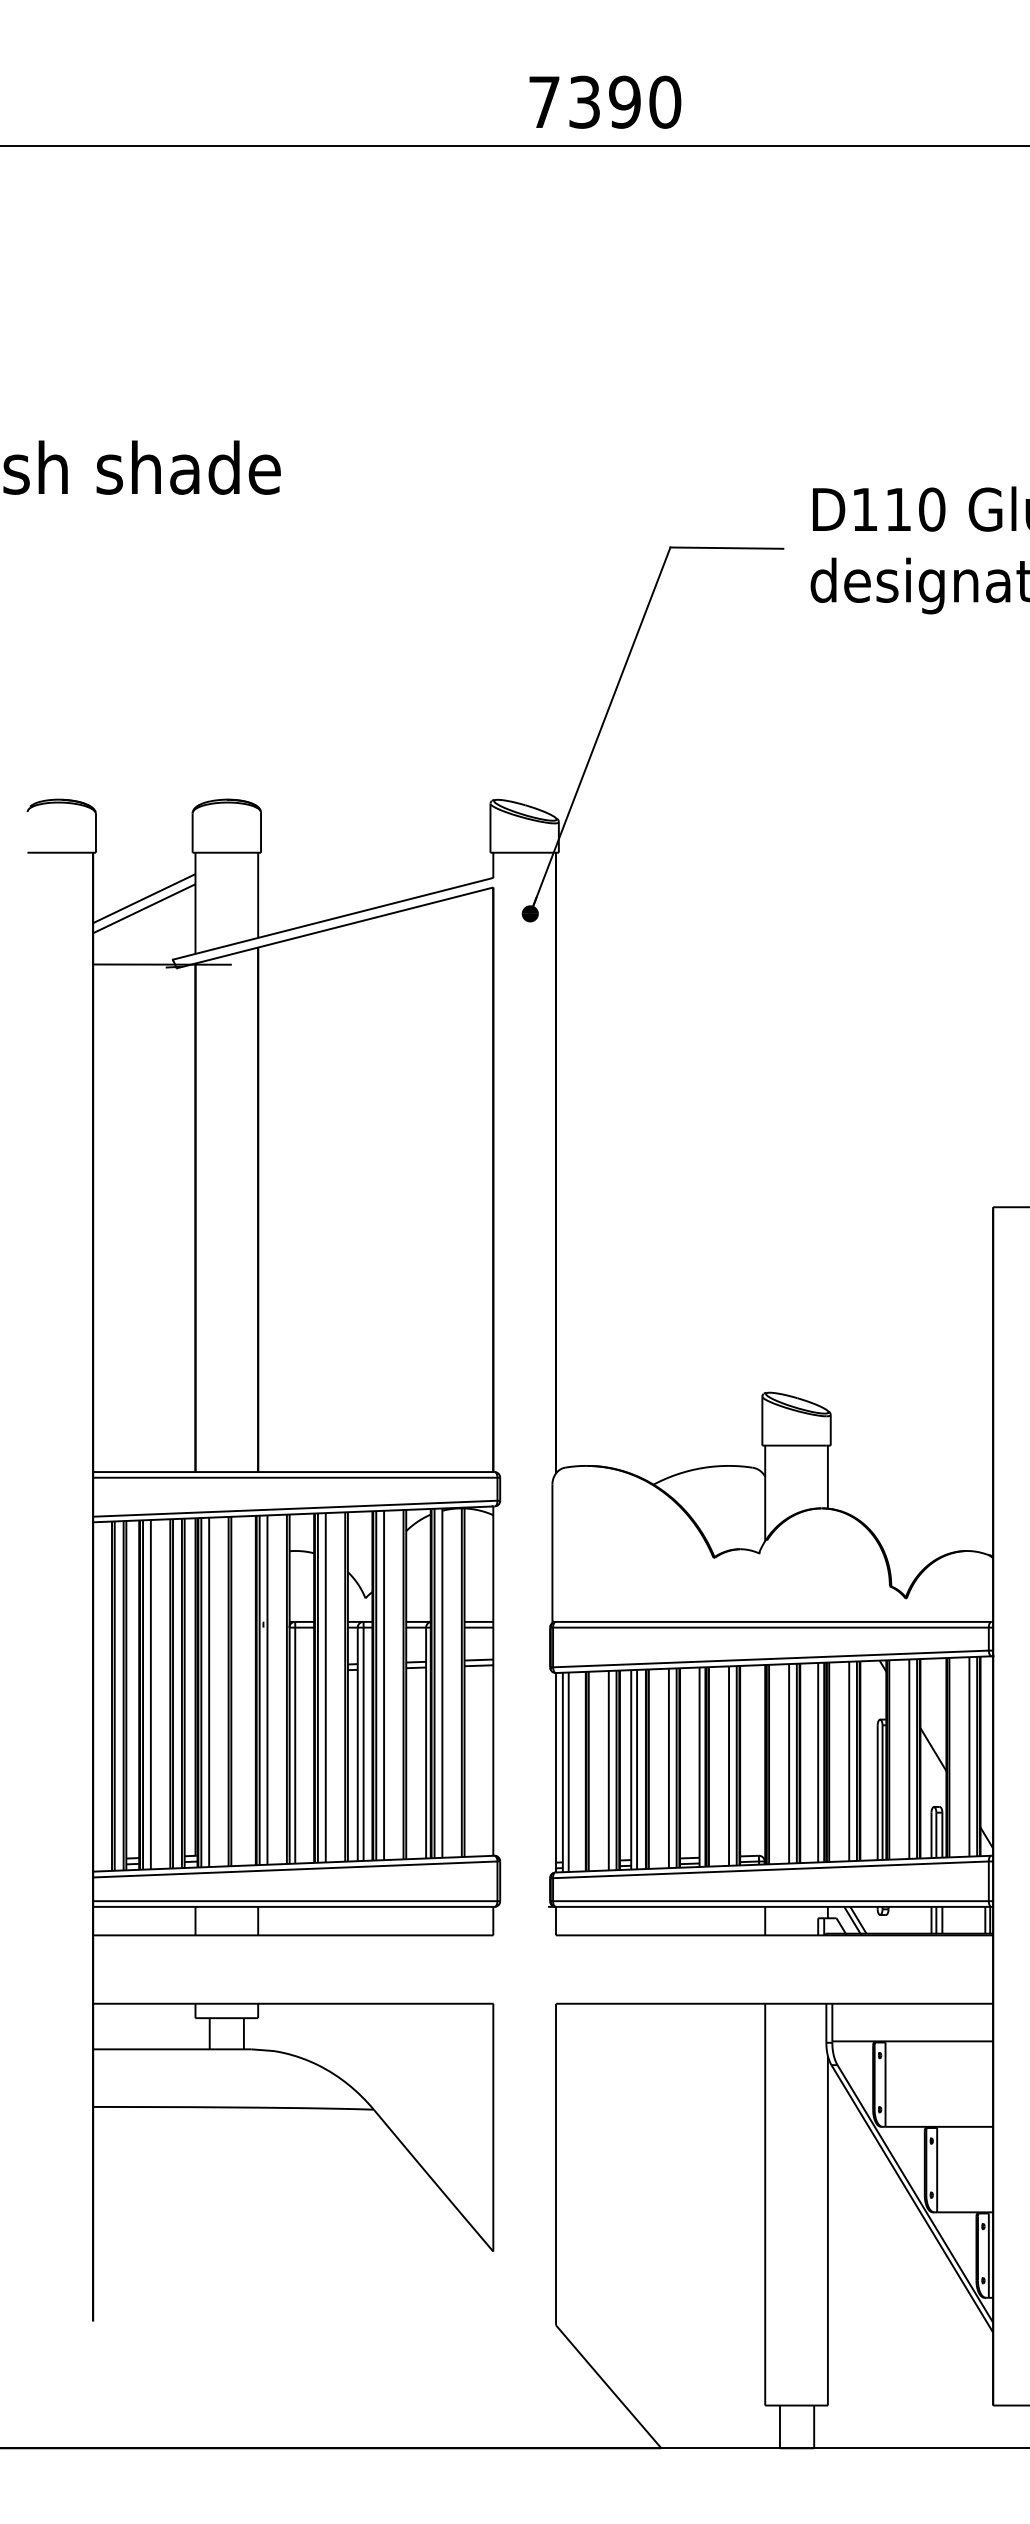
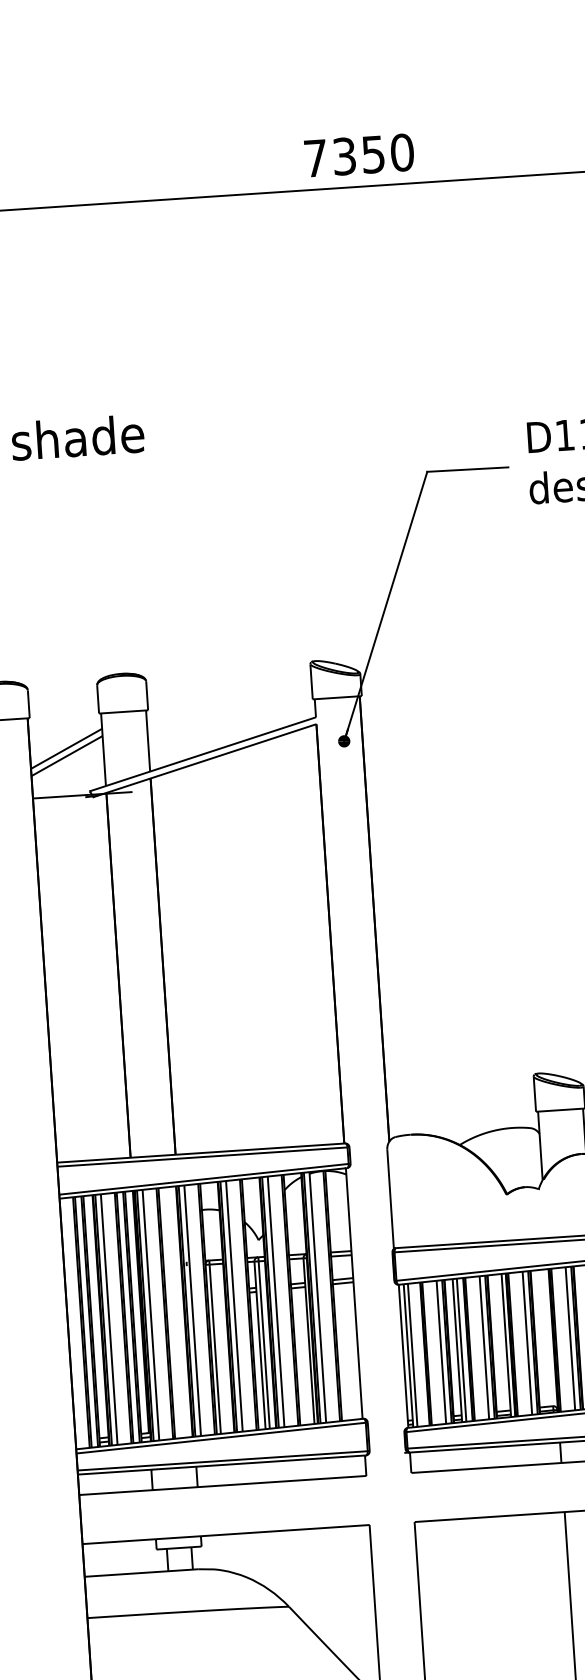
text: (624, 101) -> (373, 154), 7390 -> 7350

